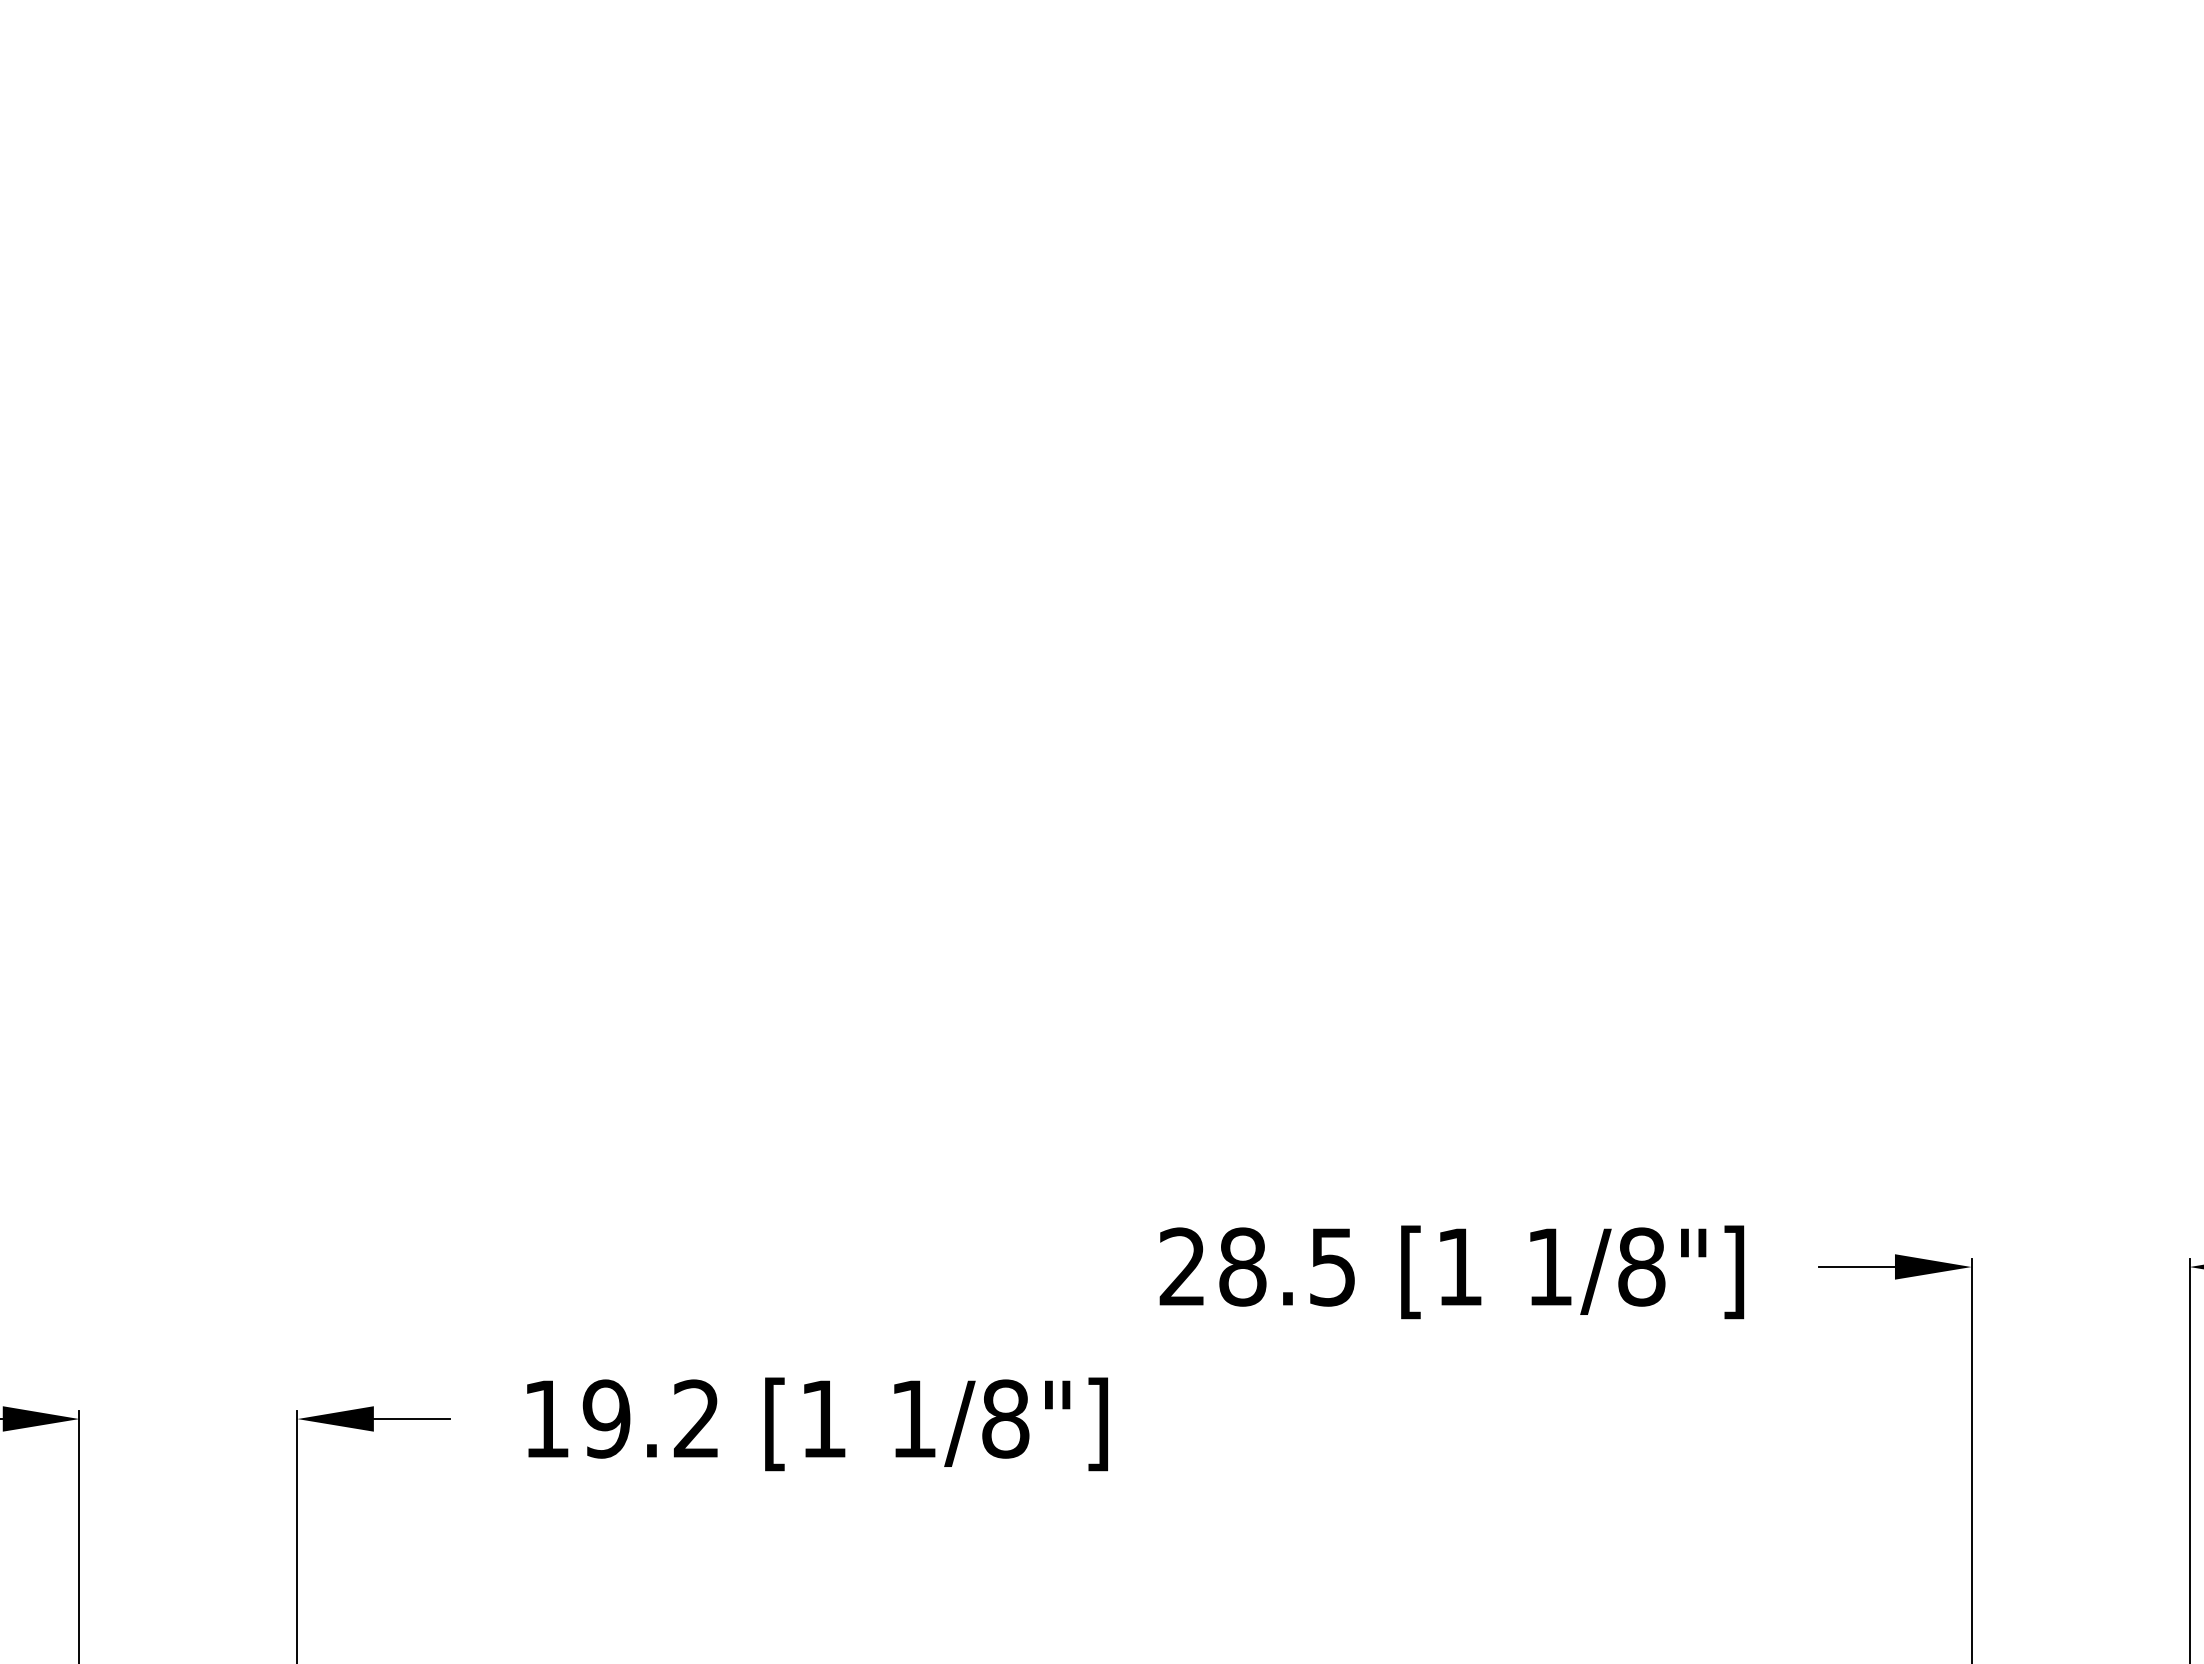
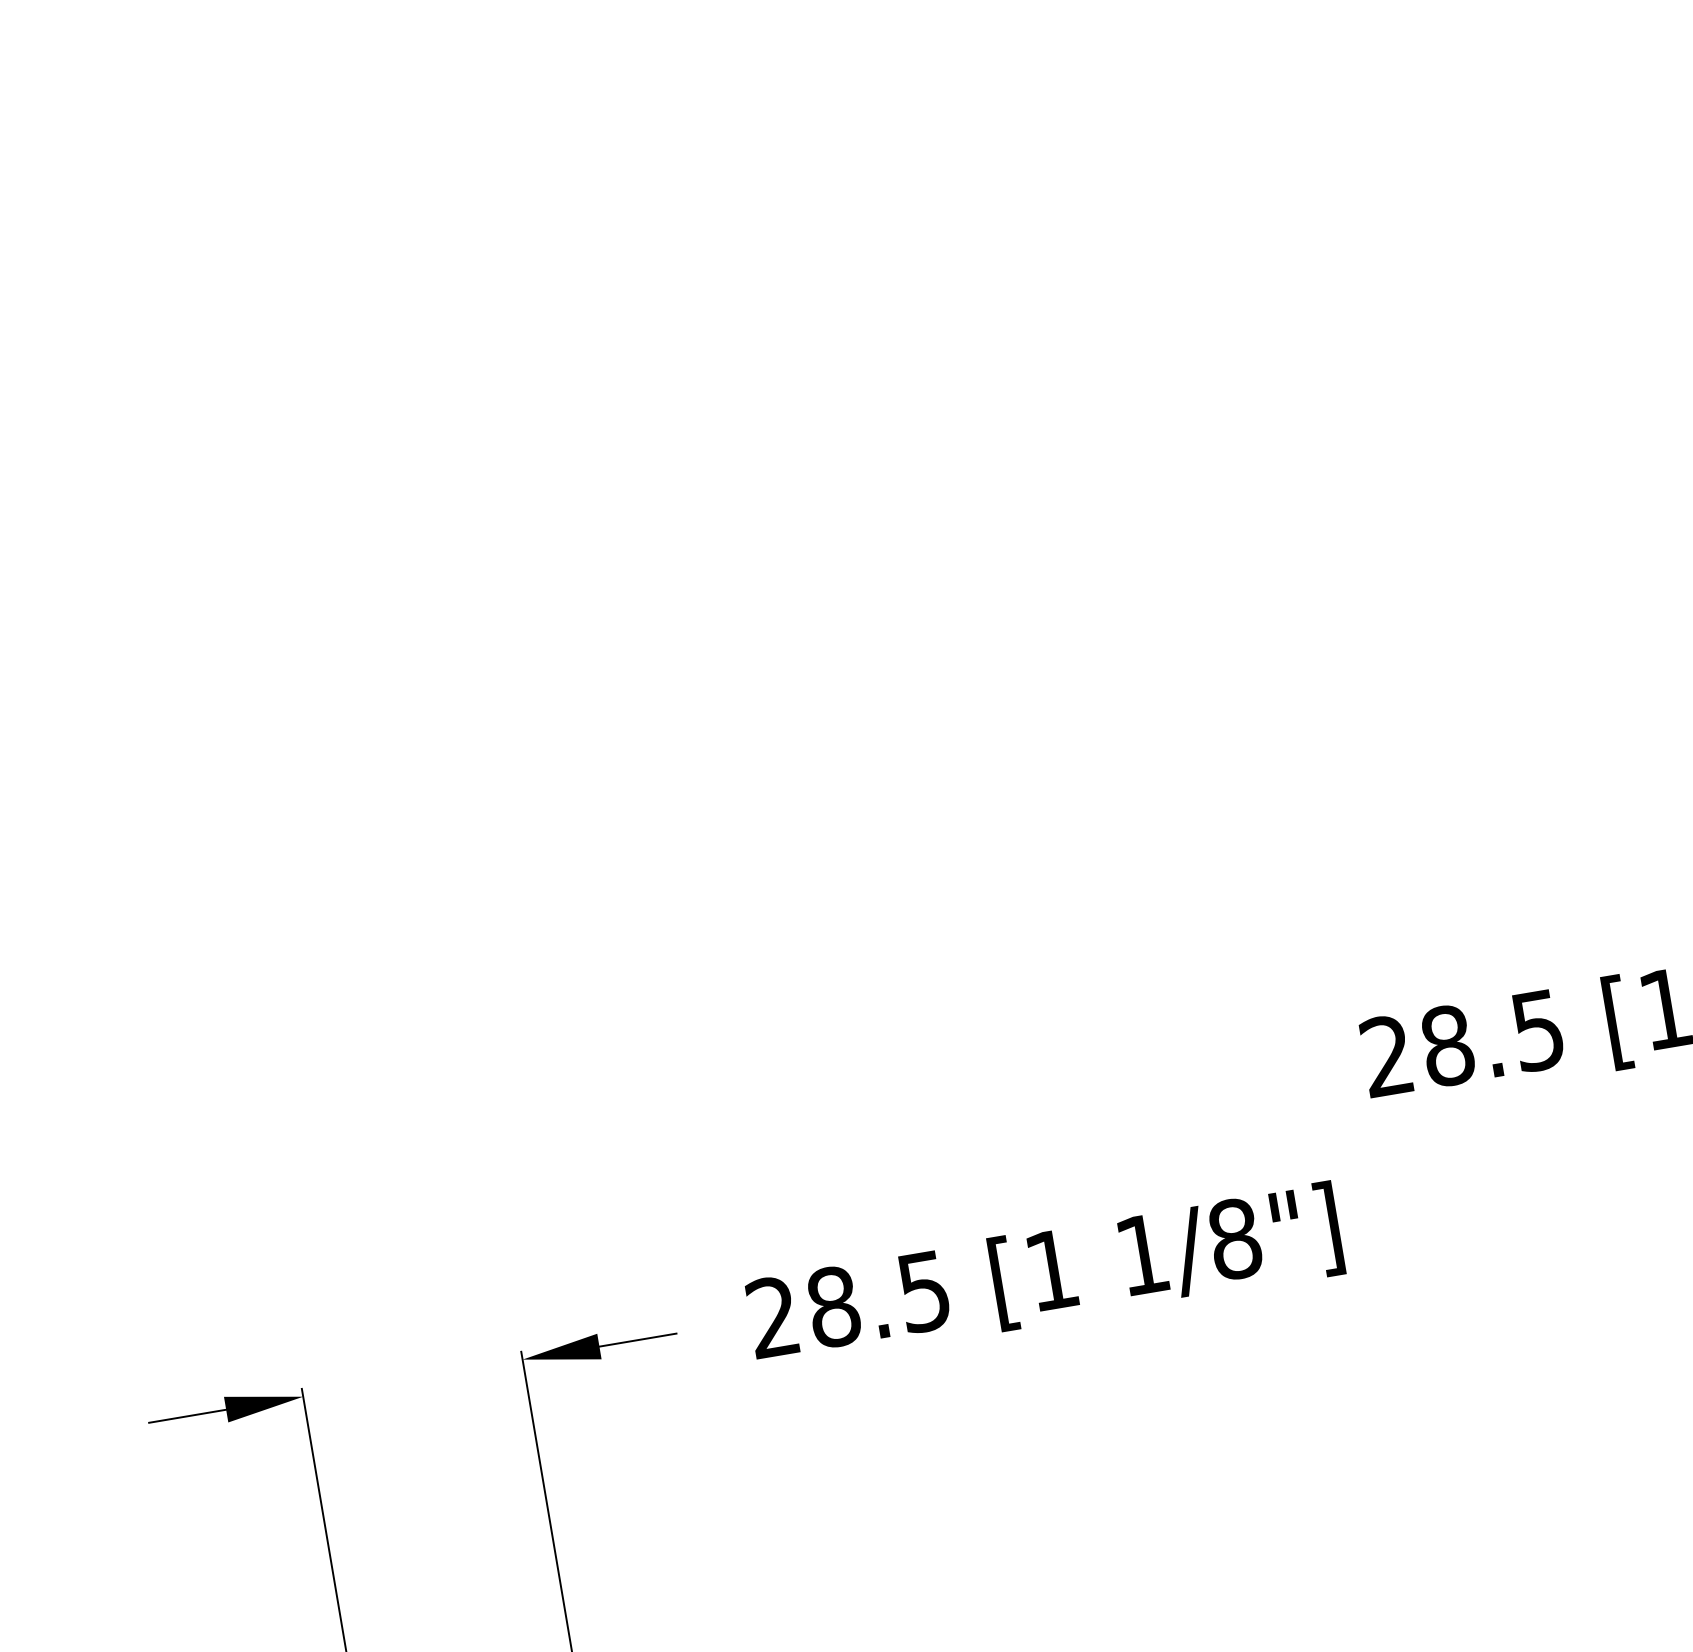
text: (620, 1418) -> (847, 1304), 19.2 -> 28.5

